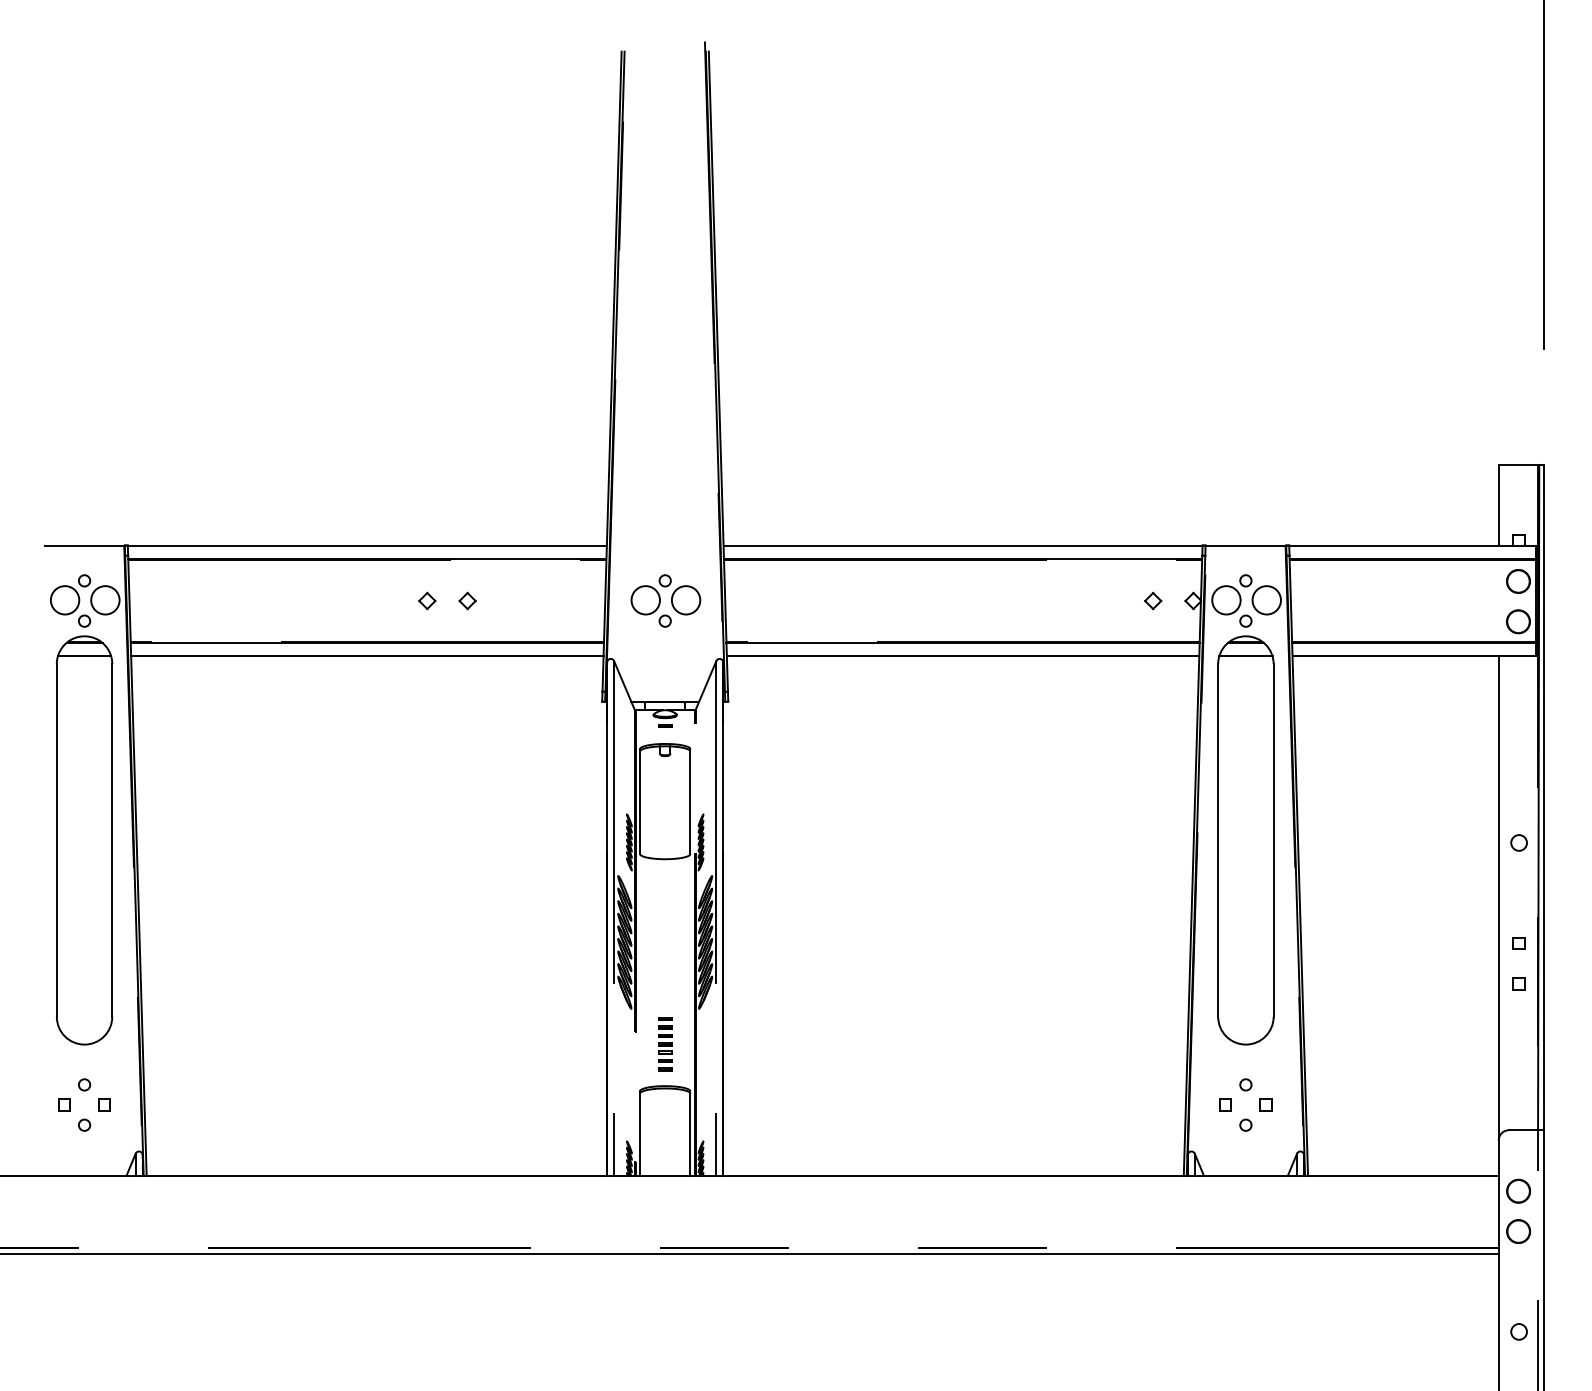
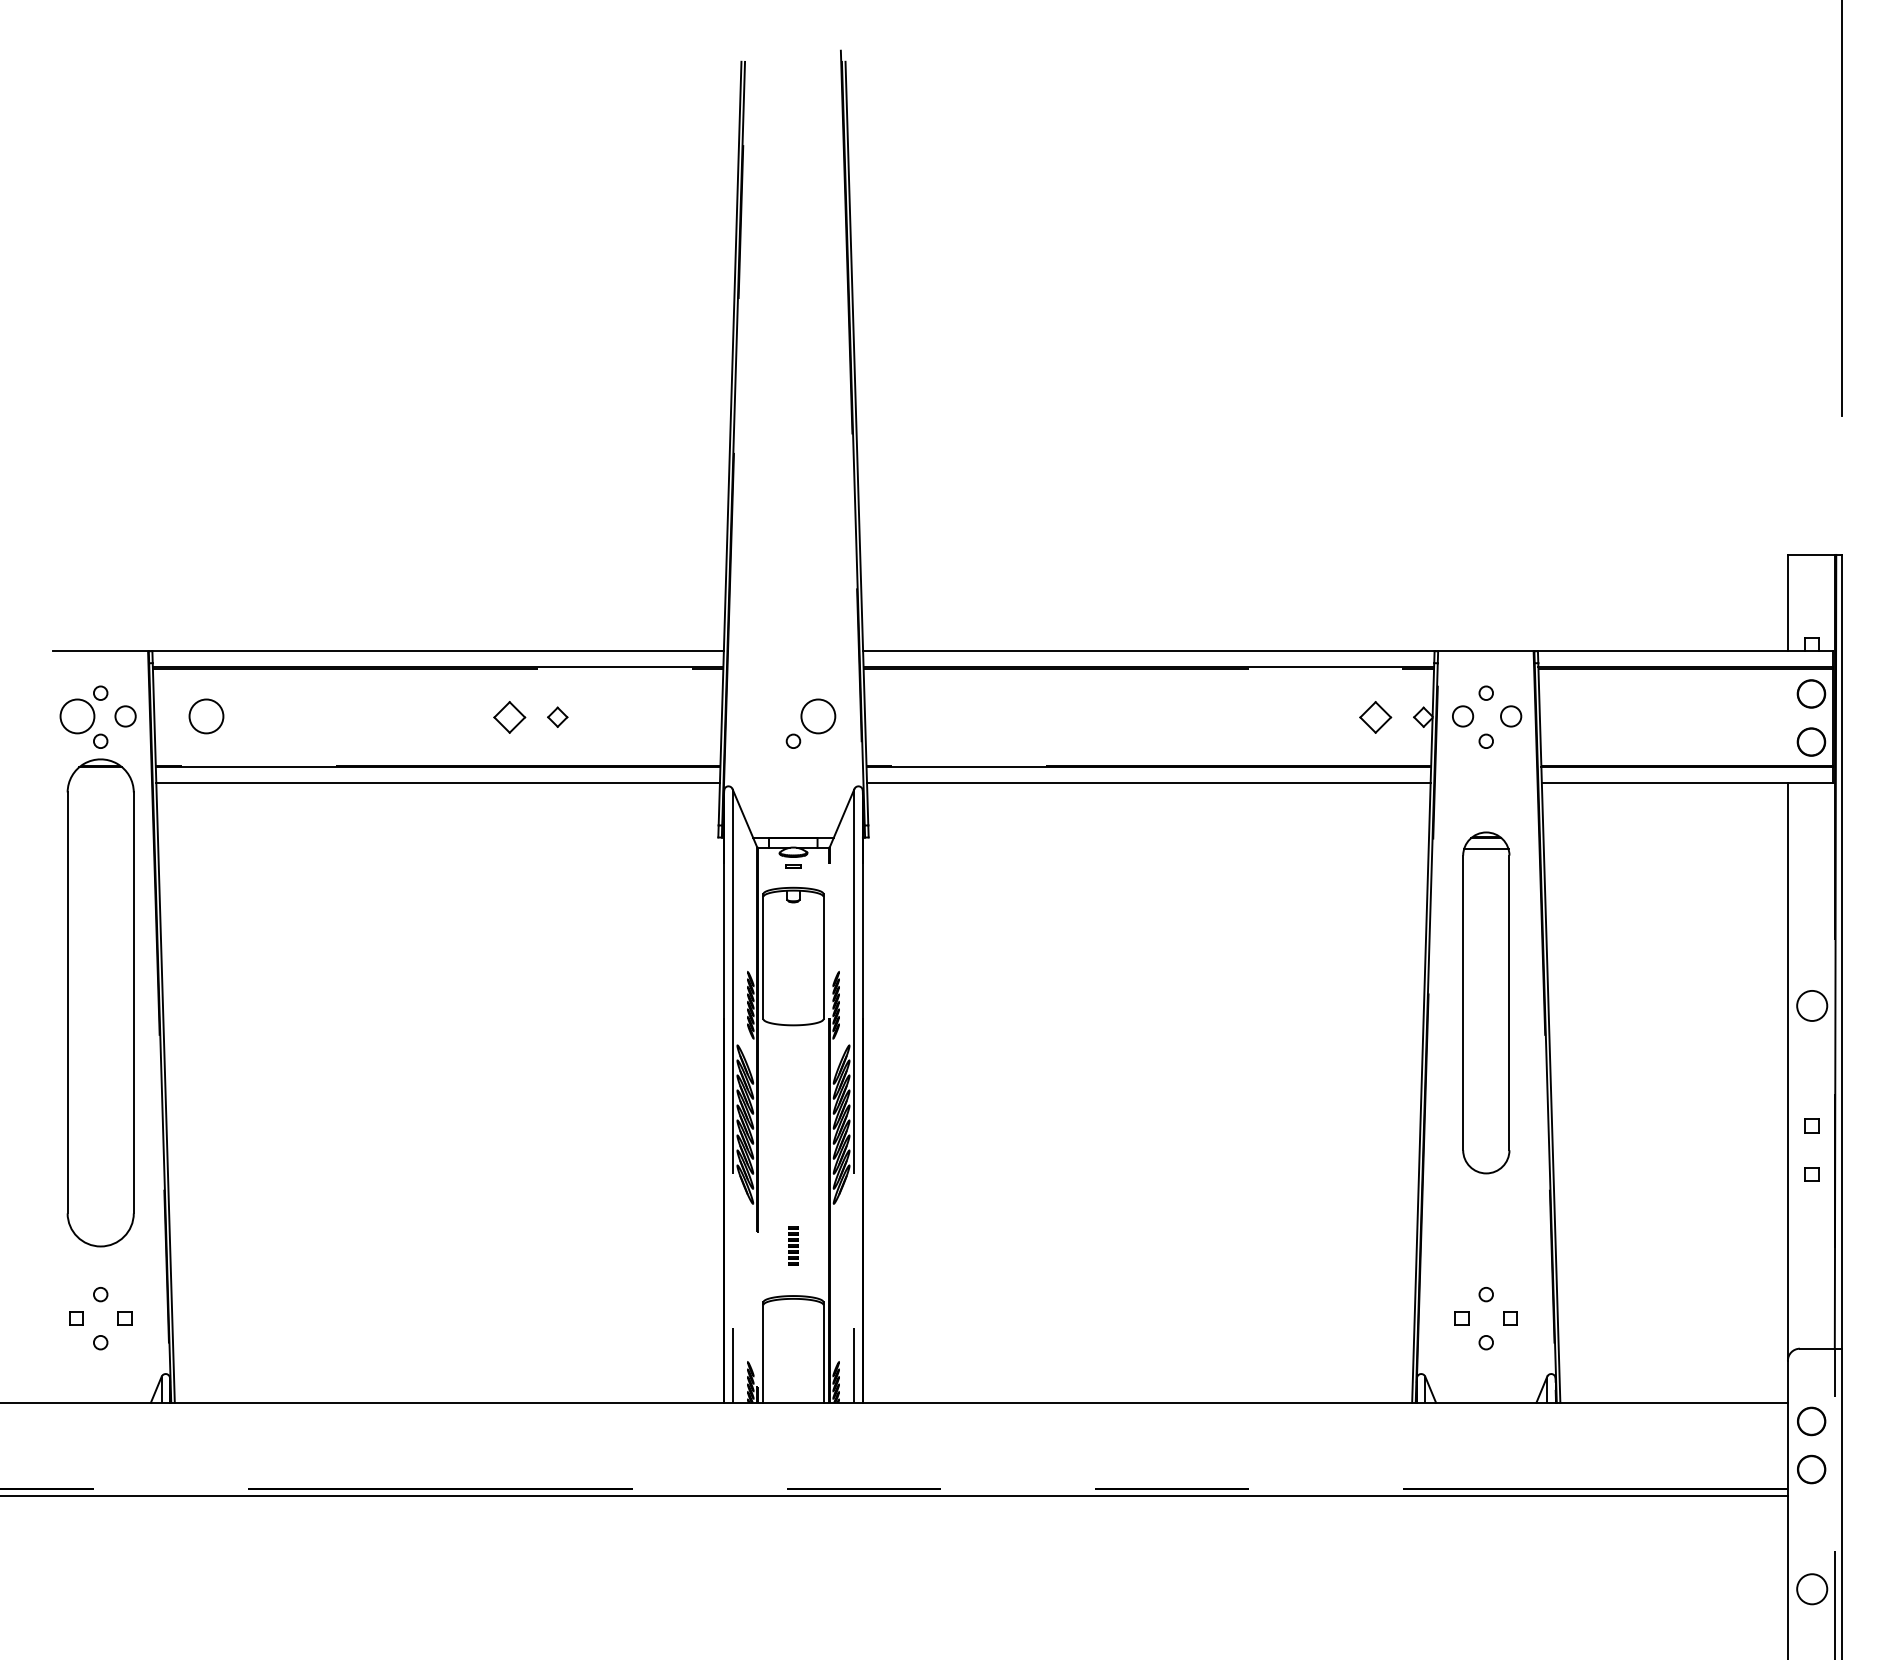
part: (650, 594) -> (776, 709), removed
circle: (105, 600) -> (125, 716), size x0.6
circle: (173, 600) -> (206, 716), added
part: (427, 600) -> (509, 716), size x1.6
part: (1153, 600) -> (1375, 716), size x1.6
circle: (1225, 600) -> (1462, 716), size x0.6
circle: (1267, 600) -> (1511, 716), size x0.6
line: (84, 656) -> (100, 783), removed
part: (1246, 840) -> (1486, 1002), size x0.7
circle: (1518, 842) -> (1811, 1005), size x1.6
part: (665, 1043) -> (793, 1245), size x0.6
circle: (1518, 1331) -> (1811, 1588), size x1.6

